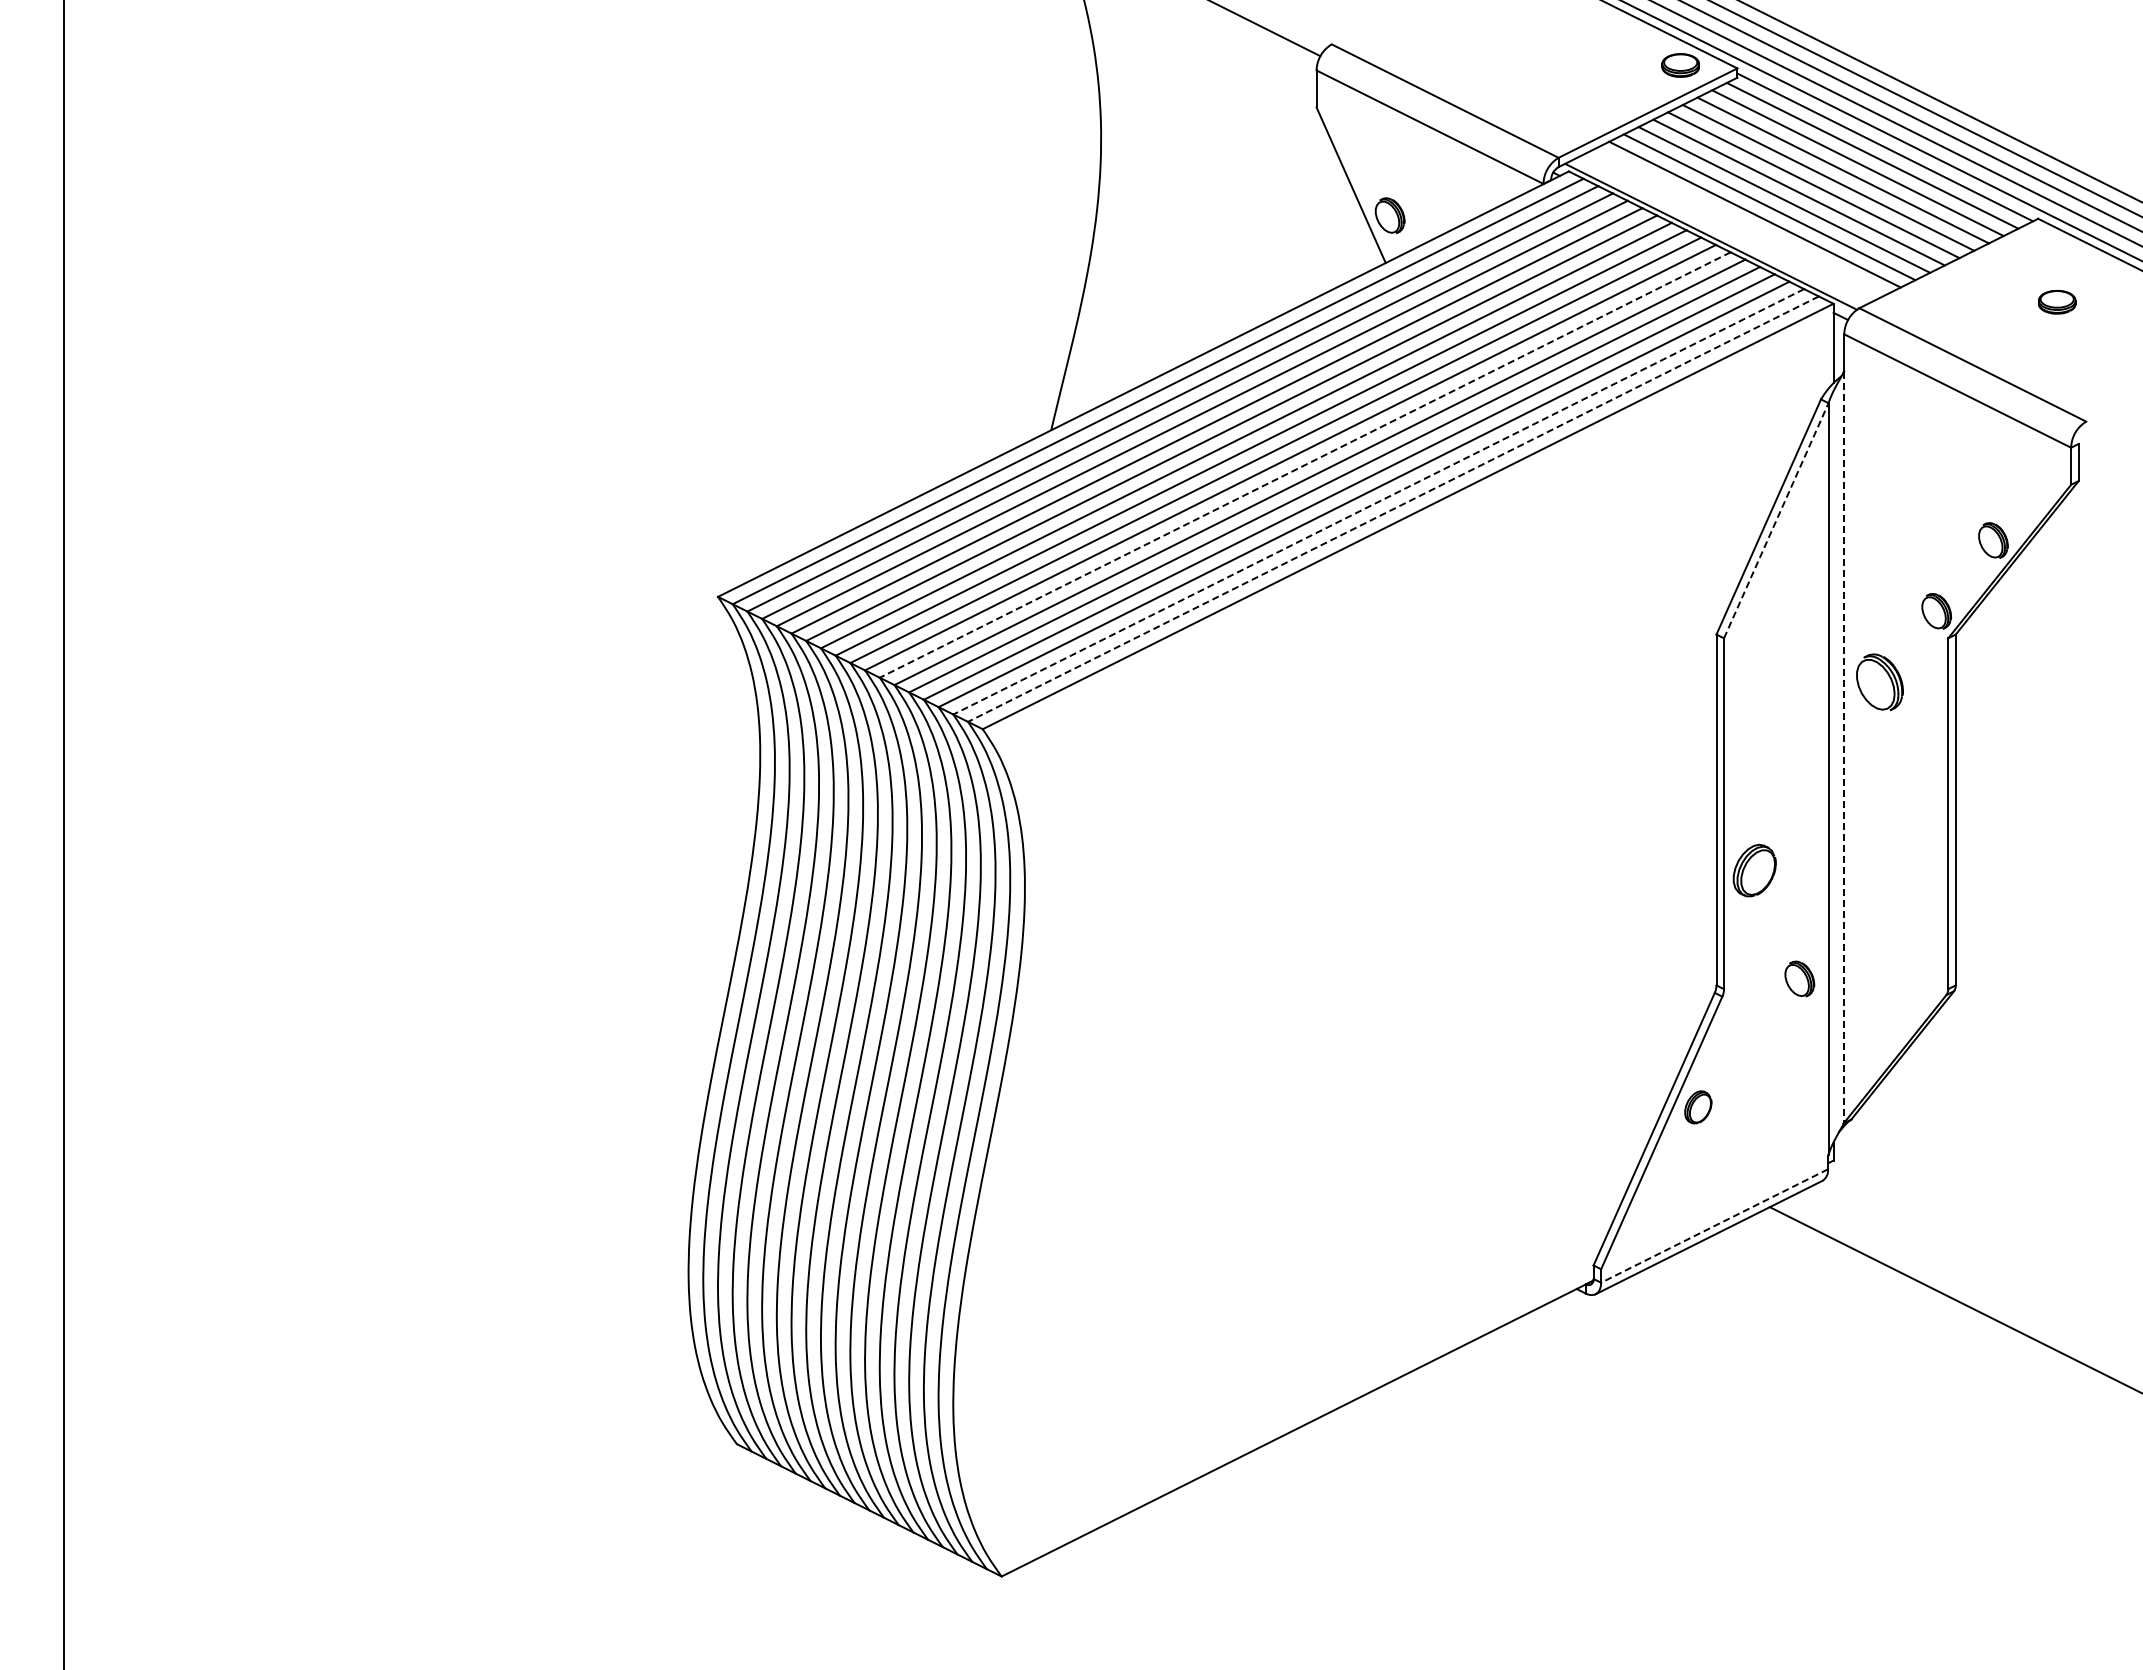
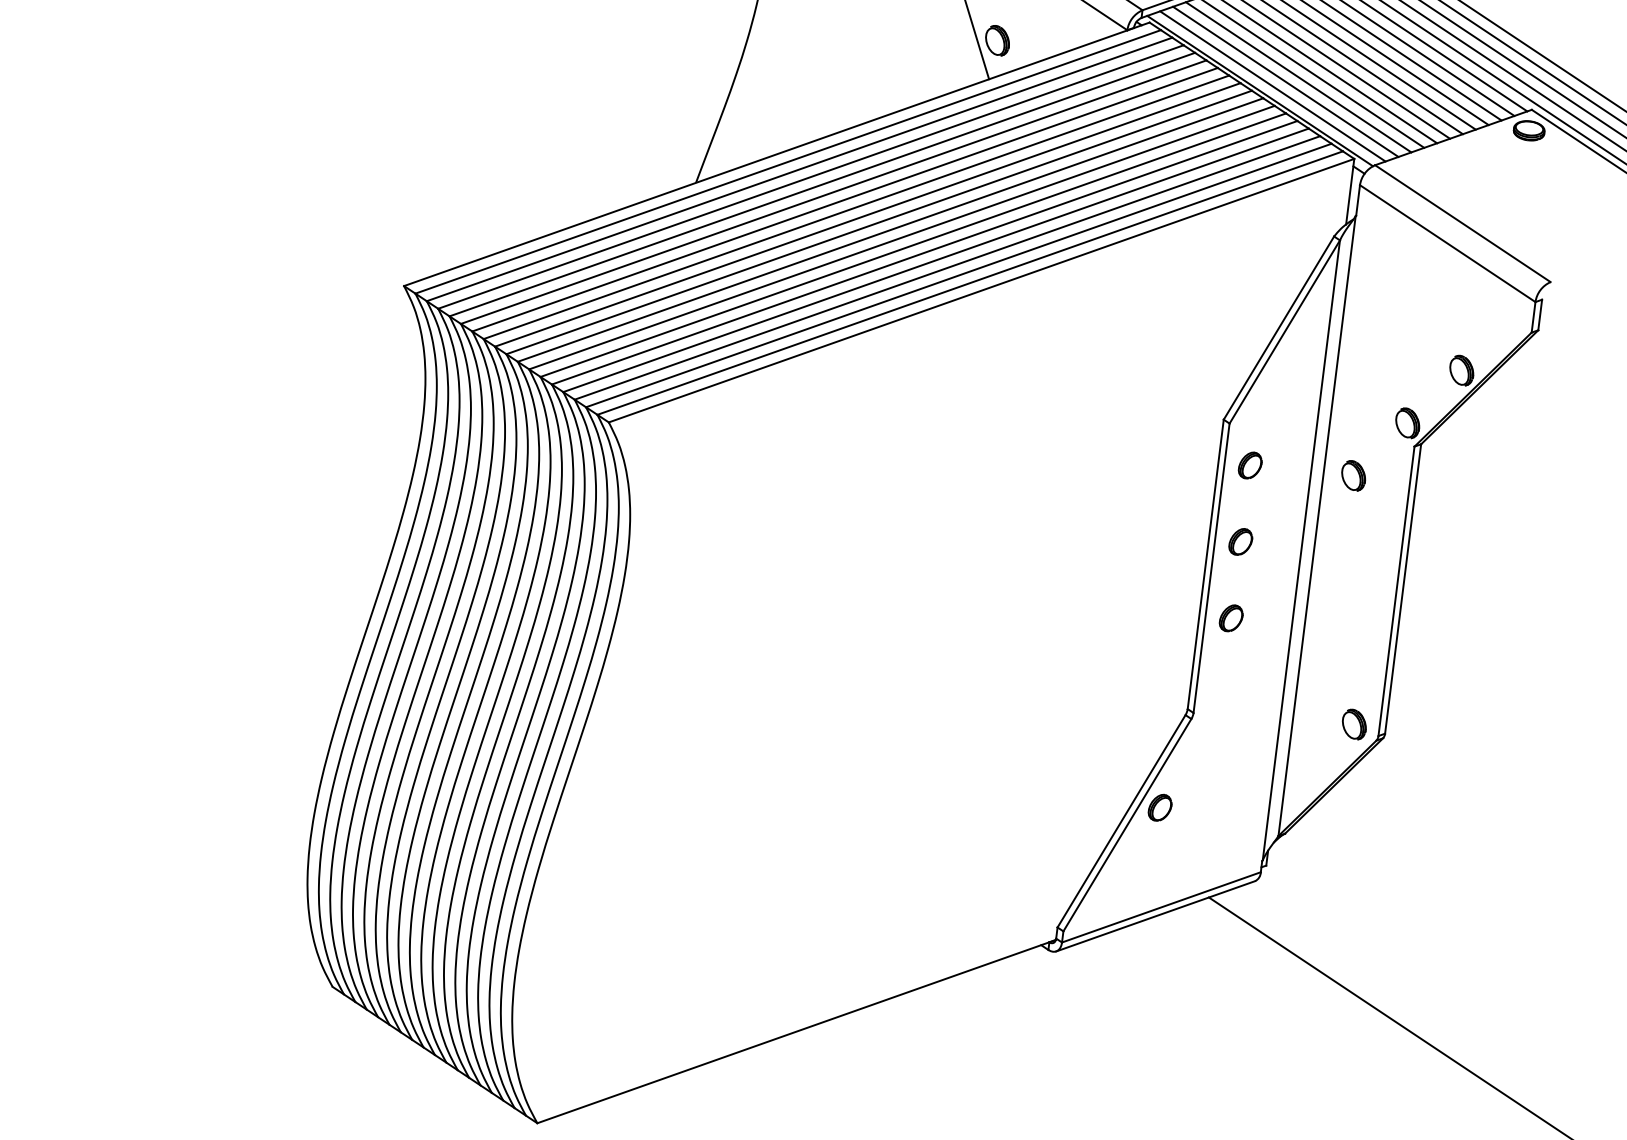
line: (1740, 221) -> (1285, 81), added
line: (1725, 229) -> (1272, 86), added
part: (2057, 302) -> (1529, 131), moved
line: (1305, 465) -> (902, 238), dashed -> solid
line: (1378, 501) -> (958, 275), dashed -> solid
line: (1393, 509) -> (970, 283), dashed -> solid
line: (1776, 520) -> (1284, 331), dashed -> solid
part: (1879, 681) -> (1353, 475), size x0.62
part: (1755, 685) -> (1250, 465), added
line: (1843, 747) -> (1316, 525), dashed -> solid
part: (1755, 777) -> (1241, 541), added
part: (1755, 870) -> (1231, 618), size x0.62
part: (1799, 978) -> (1354, 724), moved
line: (1714, 1226) -> (1161, 907), dashed -> solid

